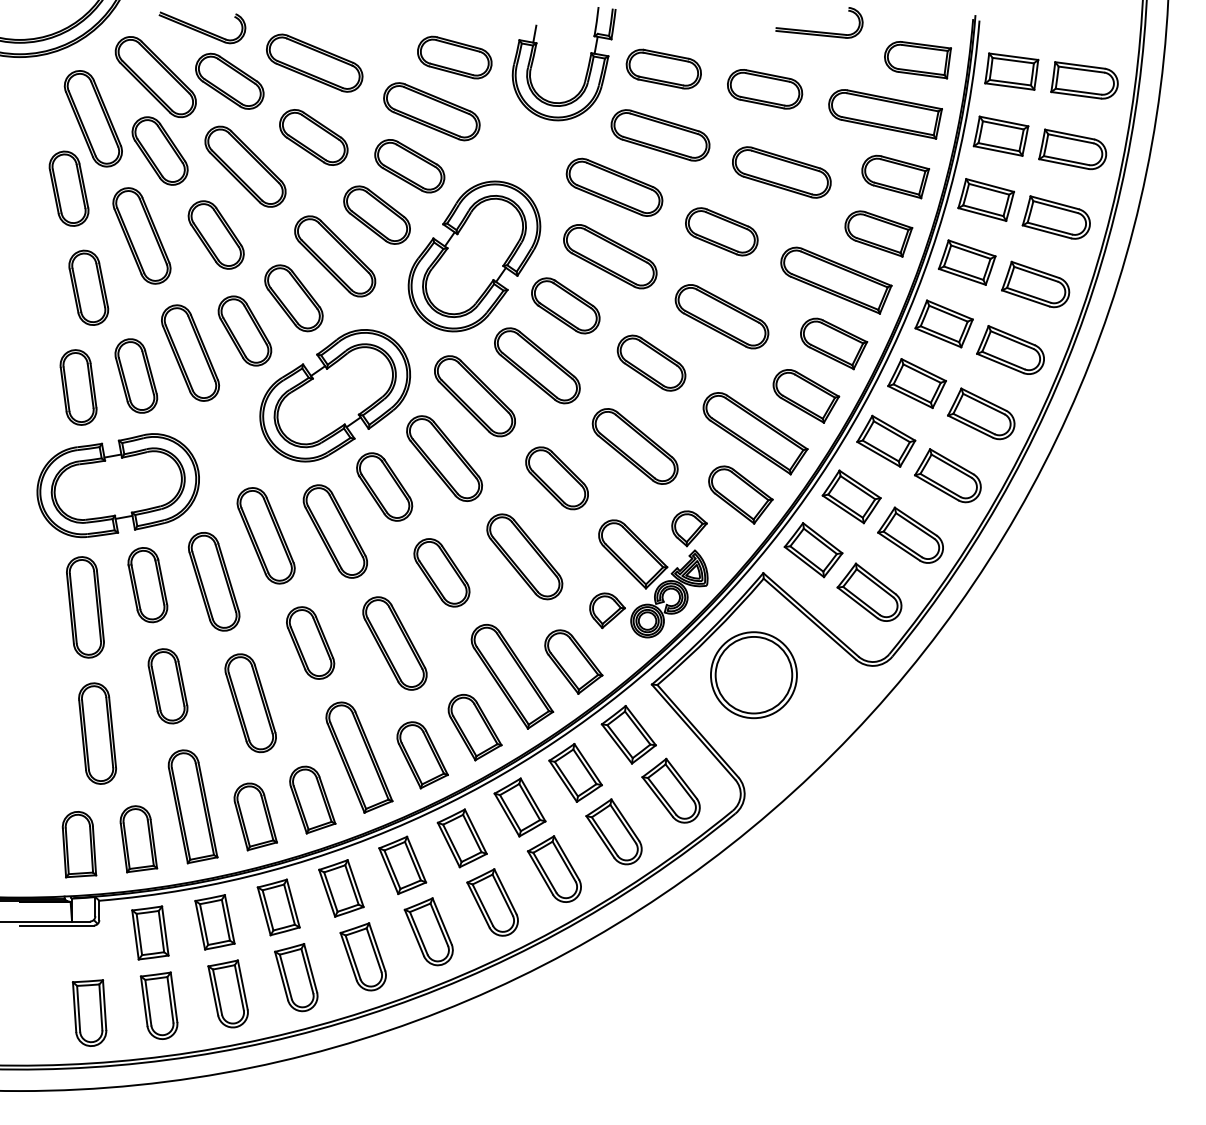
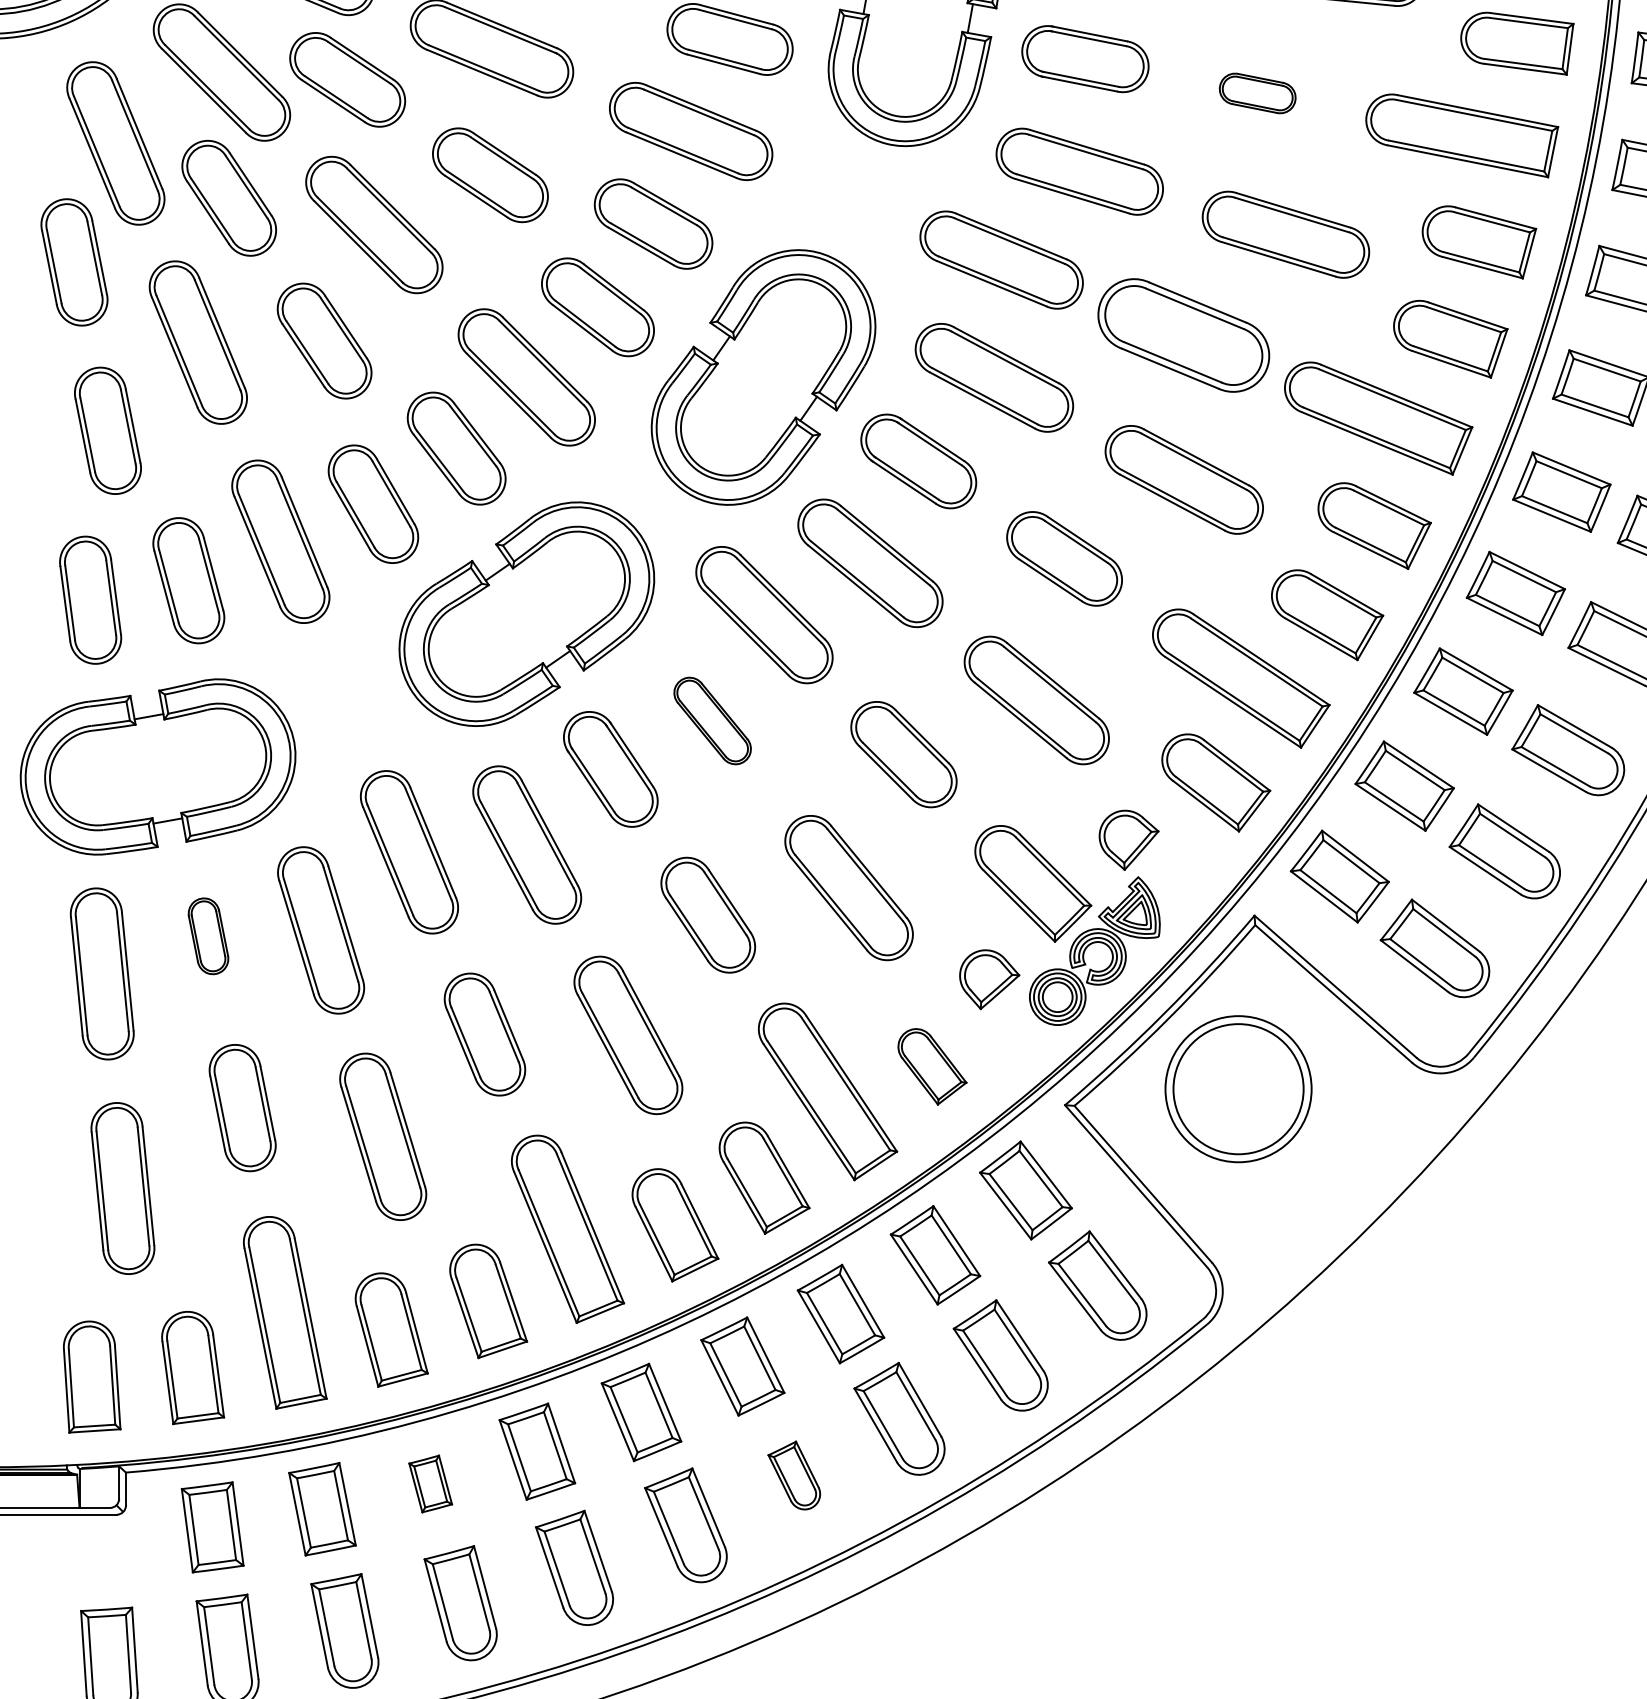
part: (765, 89) -> (1258, 93), size x0.6
part: (721, 231) -> (1183, 335), size x1.4
part: (444, 458) -> (712, 720), size x0.6
part: (147, 585) -> (207, 936), size x0.6
part: (573, 661) -> (931, 1065), size x0.7
part: (492, 902) -> (794, 1475), size x0.6
part: (278, 907) -> (430, 1484), size x0.6

